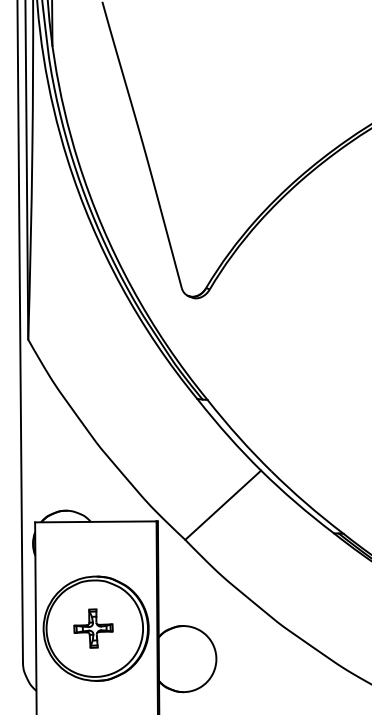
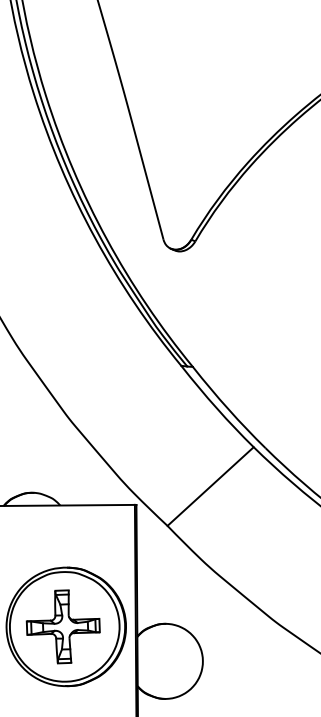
part: (93, 628) -> (63, 626), size x1.67

